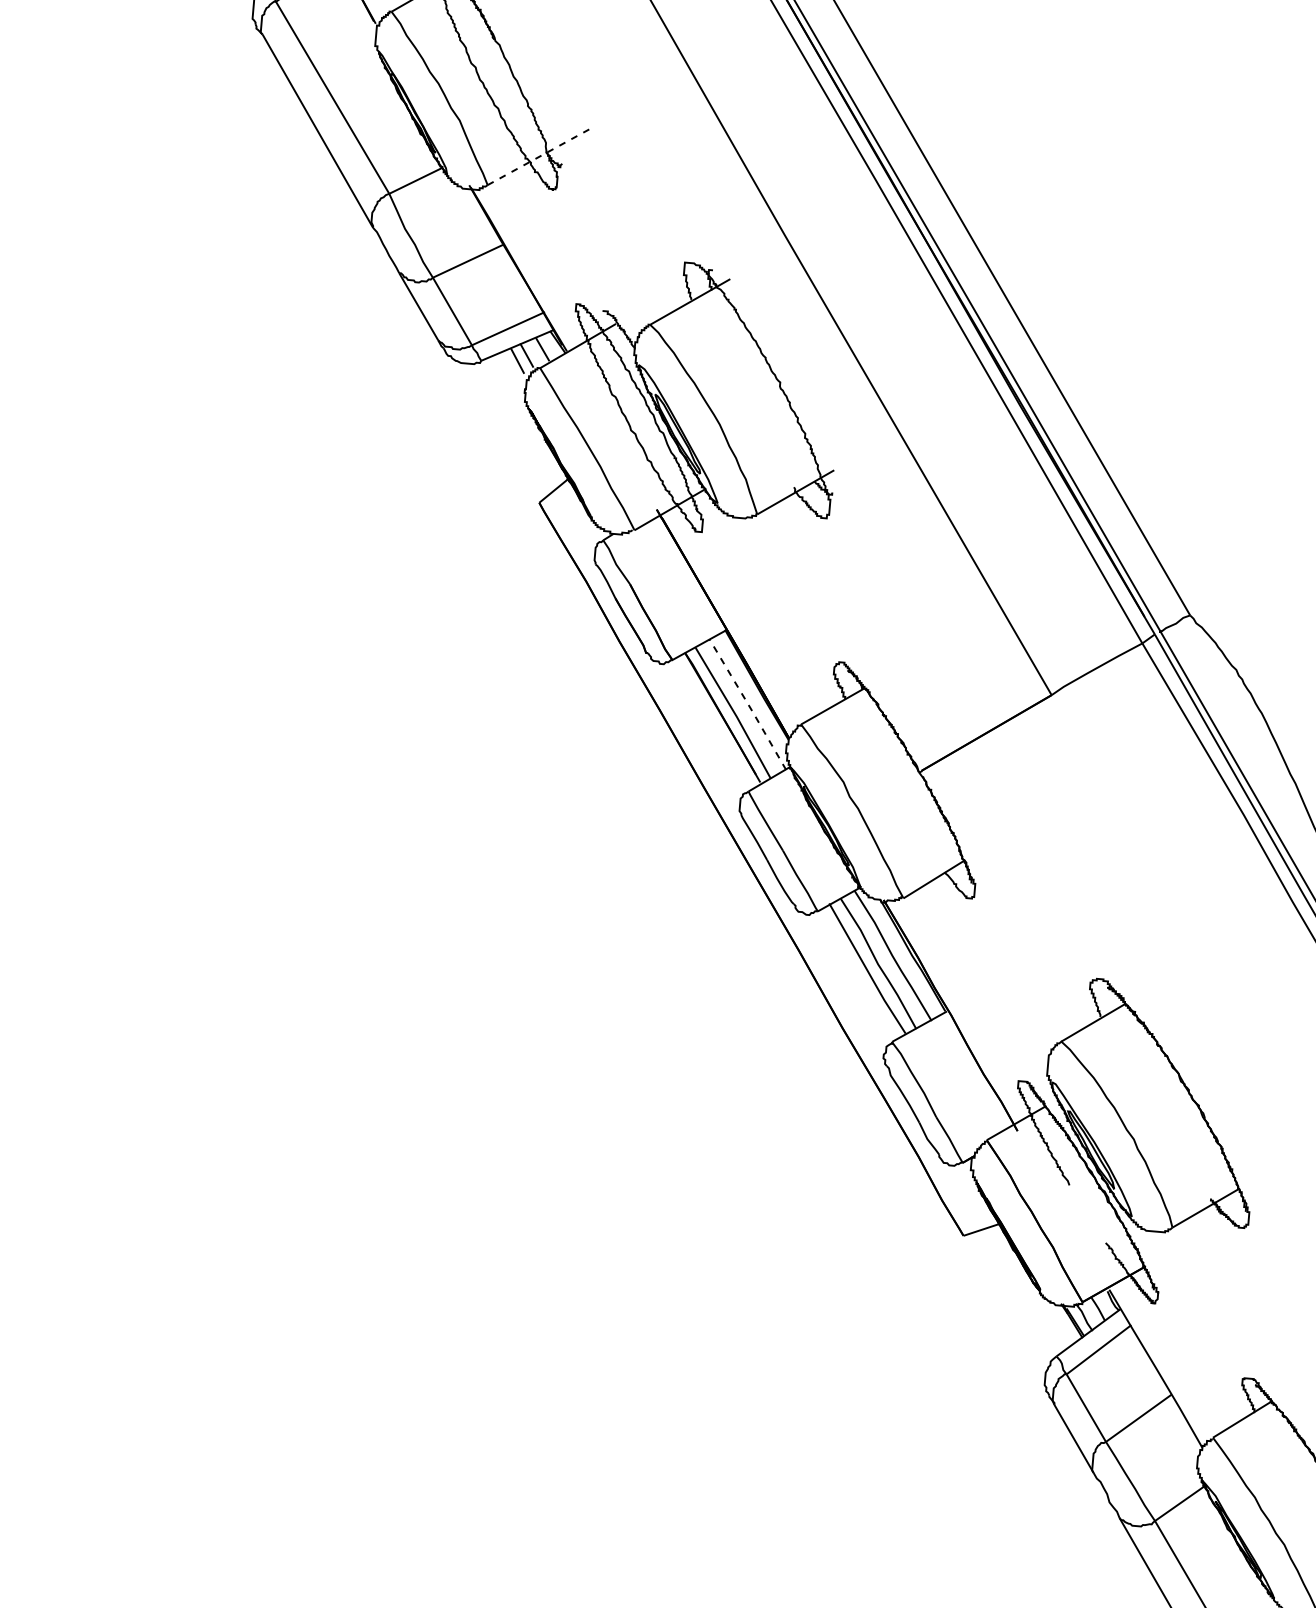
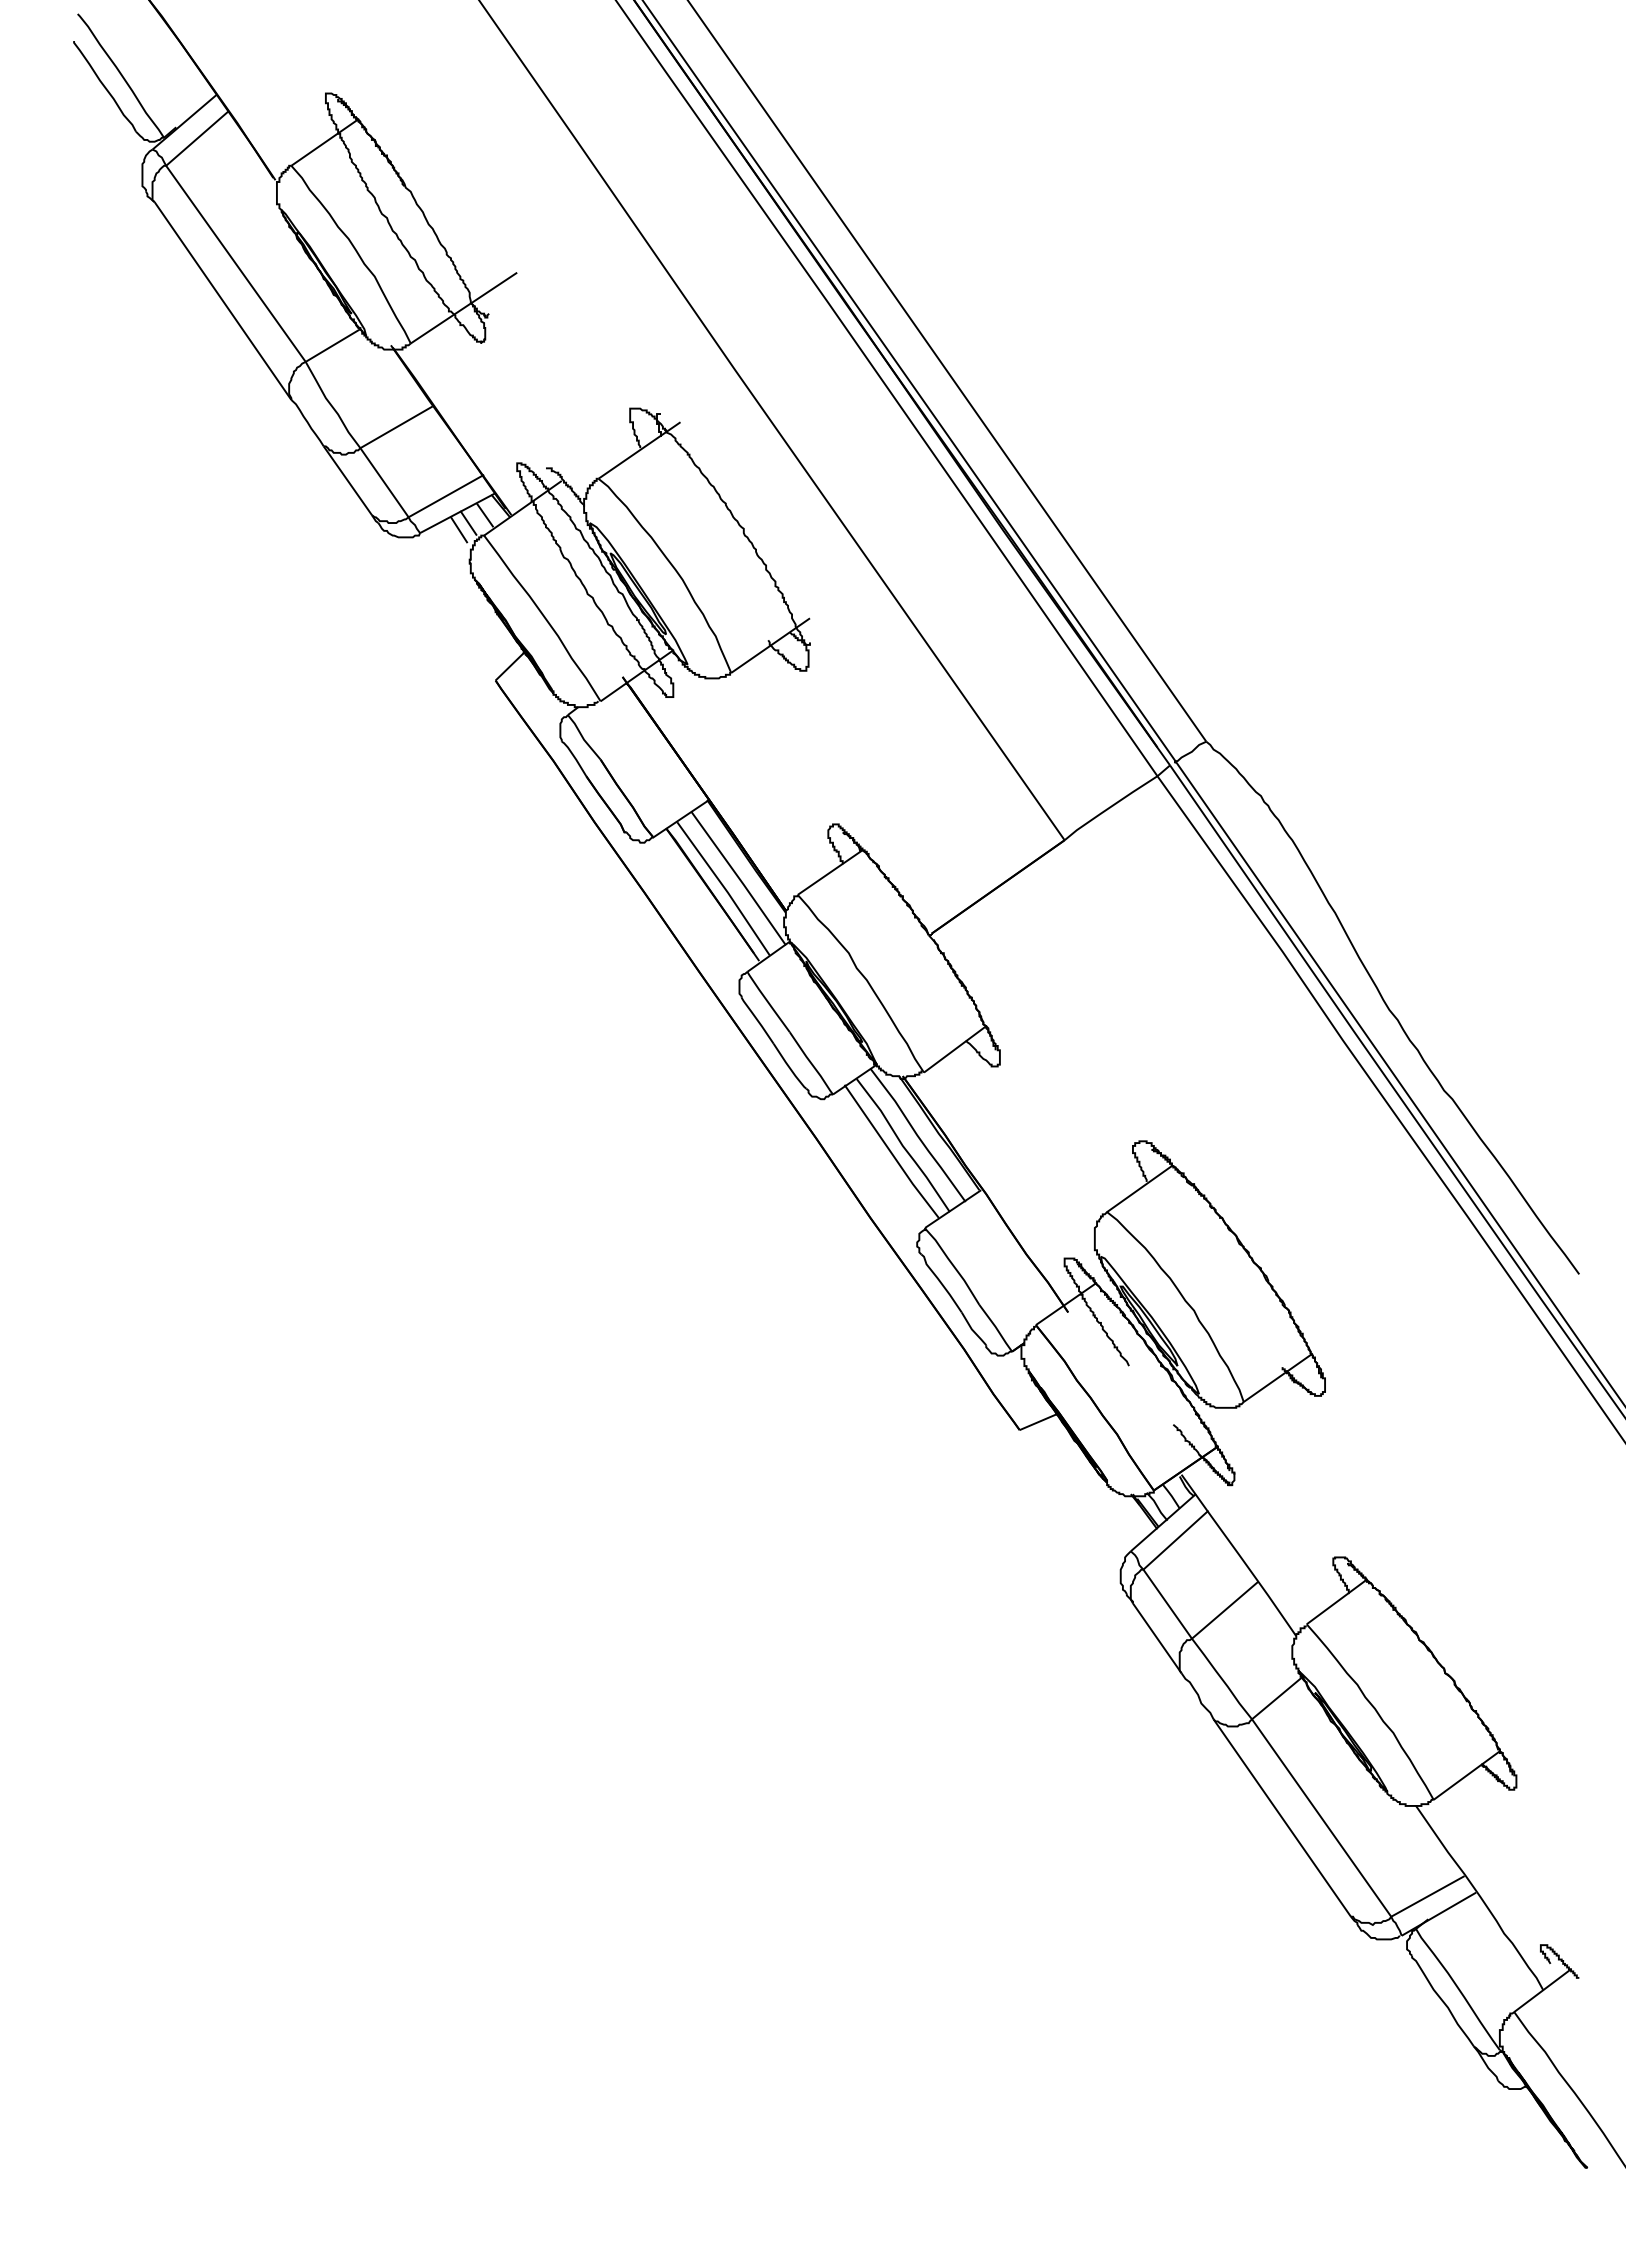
line: (539, 157) -> (463, 308), dashed -> solid
line: (748, 704) -> (739, 878), dashed -> solid

